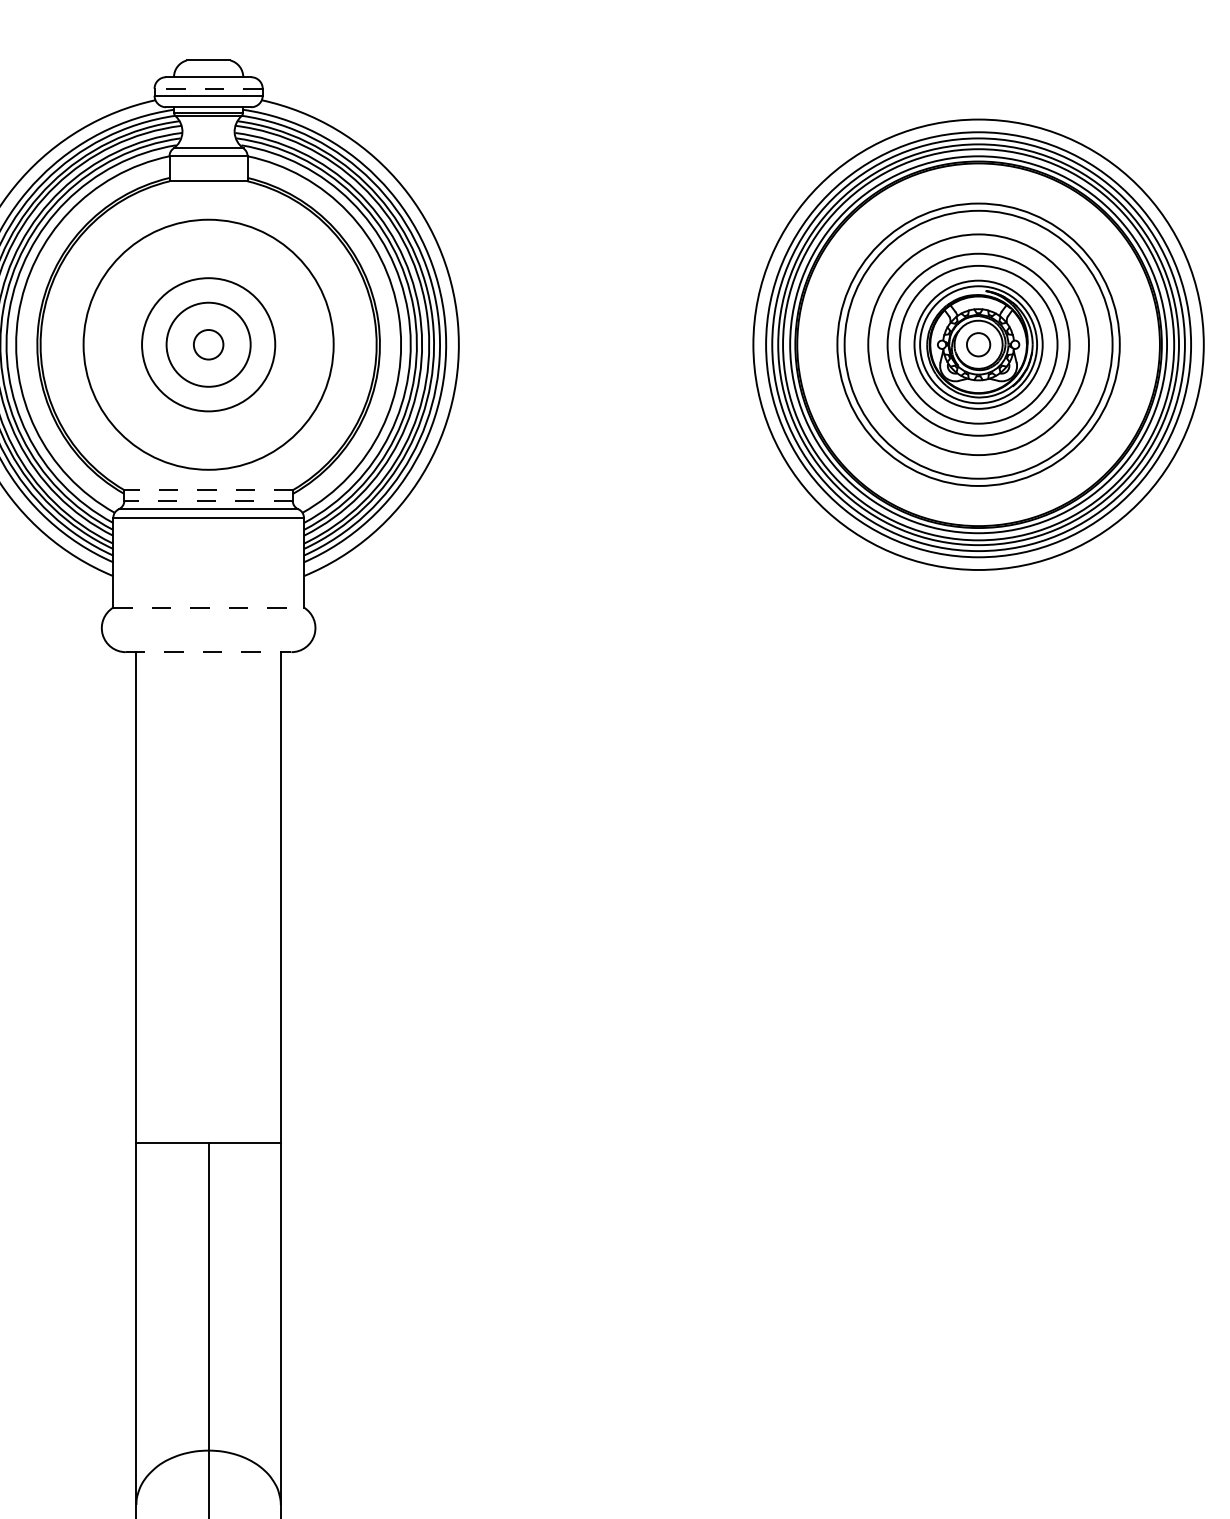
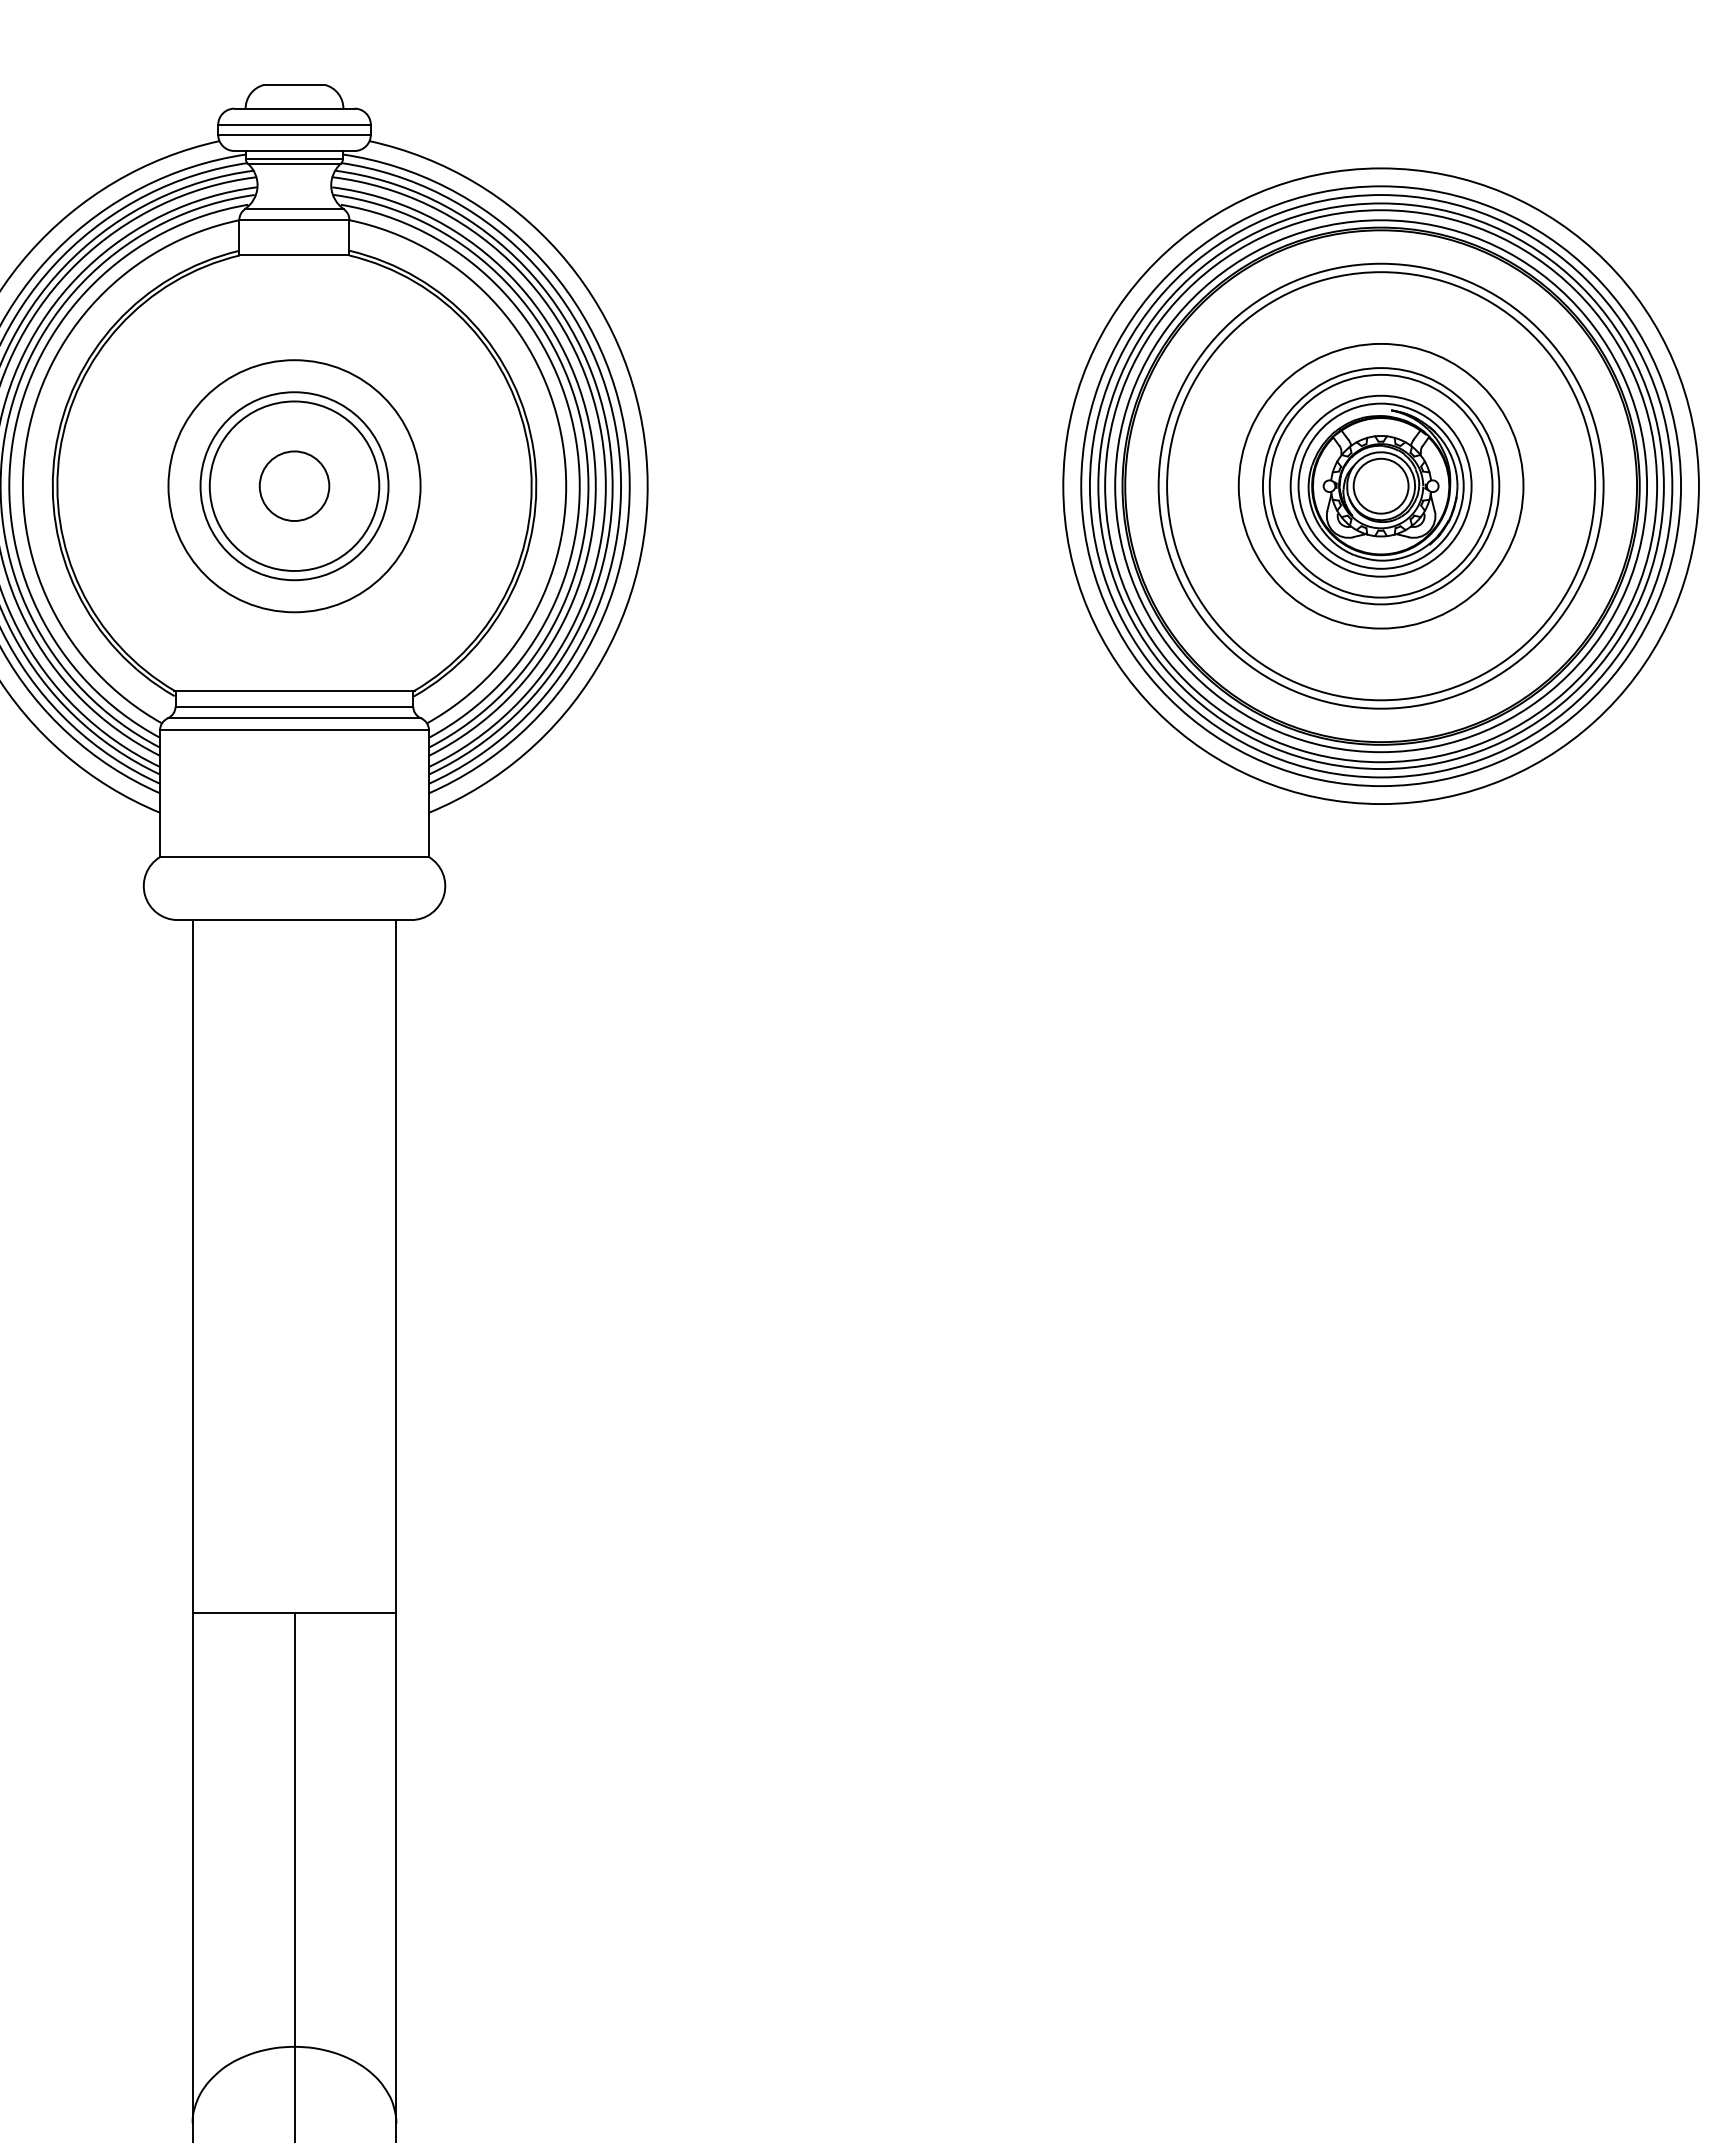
line: (208, 88) -> (294, 124), dashed -> solid
circle: (208, 344) -> (294, 485), size x1.43
circle: (208, 344) -> (294, 486), size x0.71
circle: (208, 344) -> (294, 486), size x1.67
circle: (978, 344) -> (1380, 485), size x0.71
circle: (978, 344) -> (1380, 485), size x1.43
circle: (978, 344) -> (1380, 485), size x1.67
circle: (978, 344) -> (1380, 486), size x0.62
circle: (978, 344) -> (1381, 486), size x1.67
line: (207, 489) -> (293, 690), dashed -> solid
line: (208, 500) -> (294, 706), dashed -> solid
line: (209, 607) -> (295, 857), dashed -> solid
line: (208, 652) -> (294, 920), dashed -> solid

